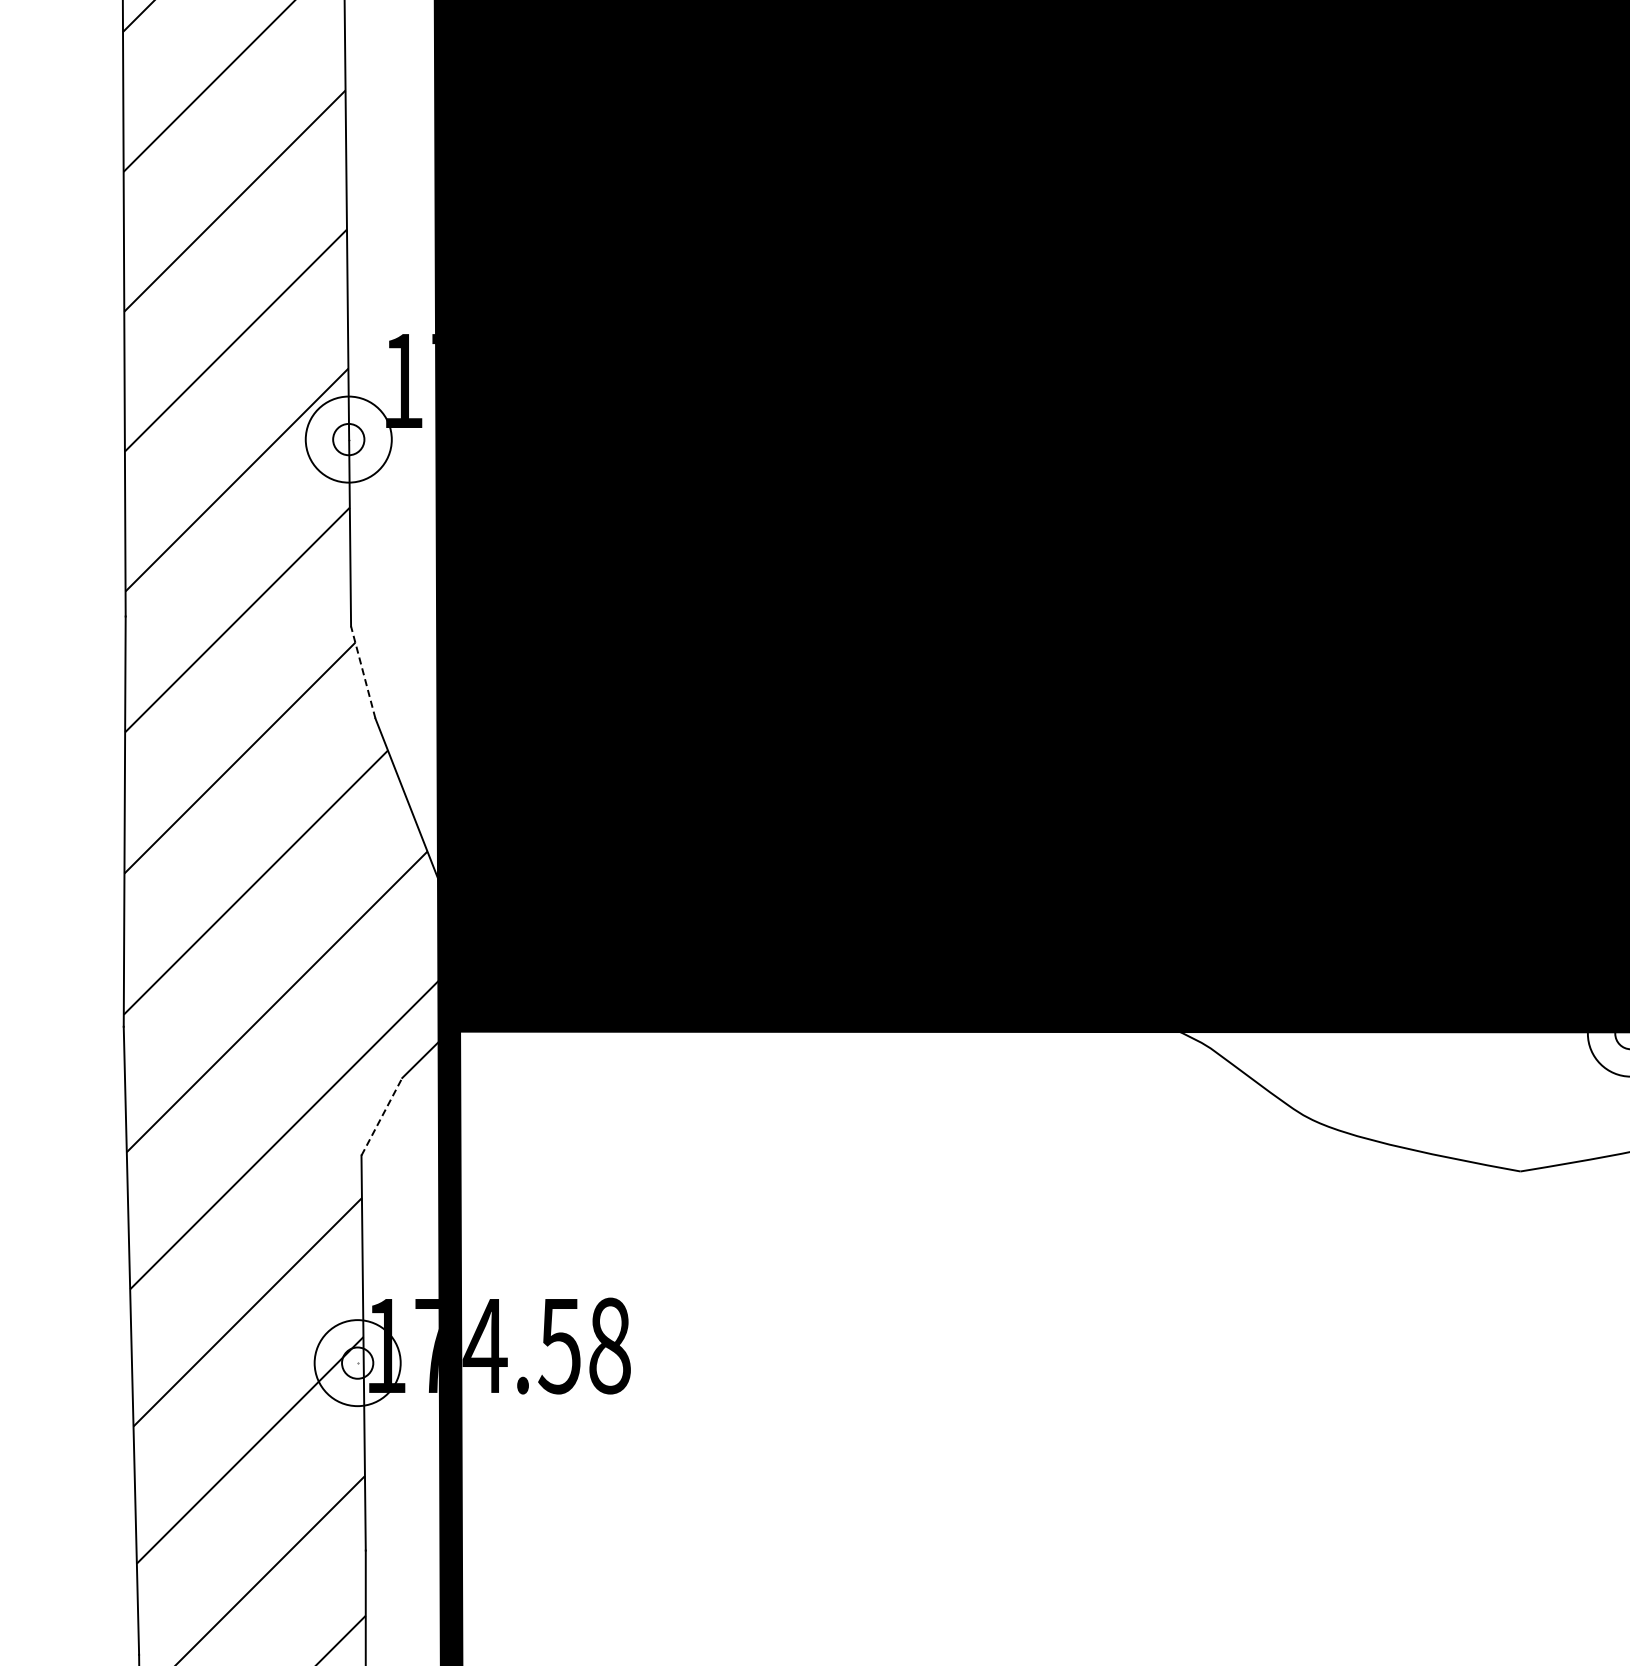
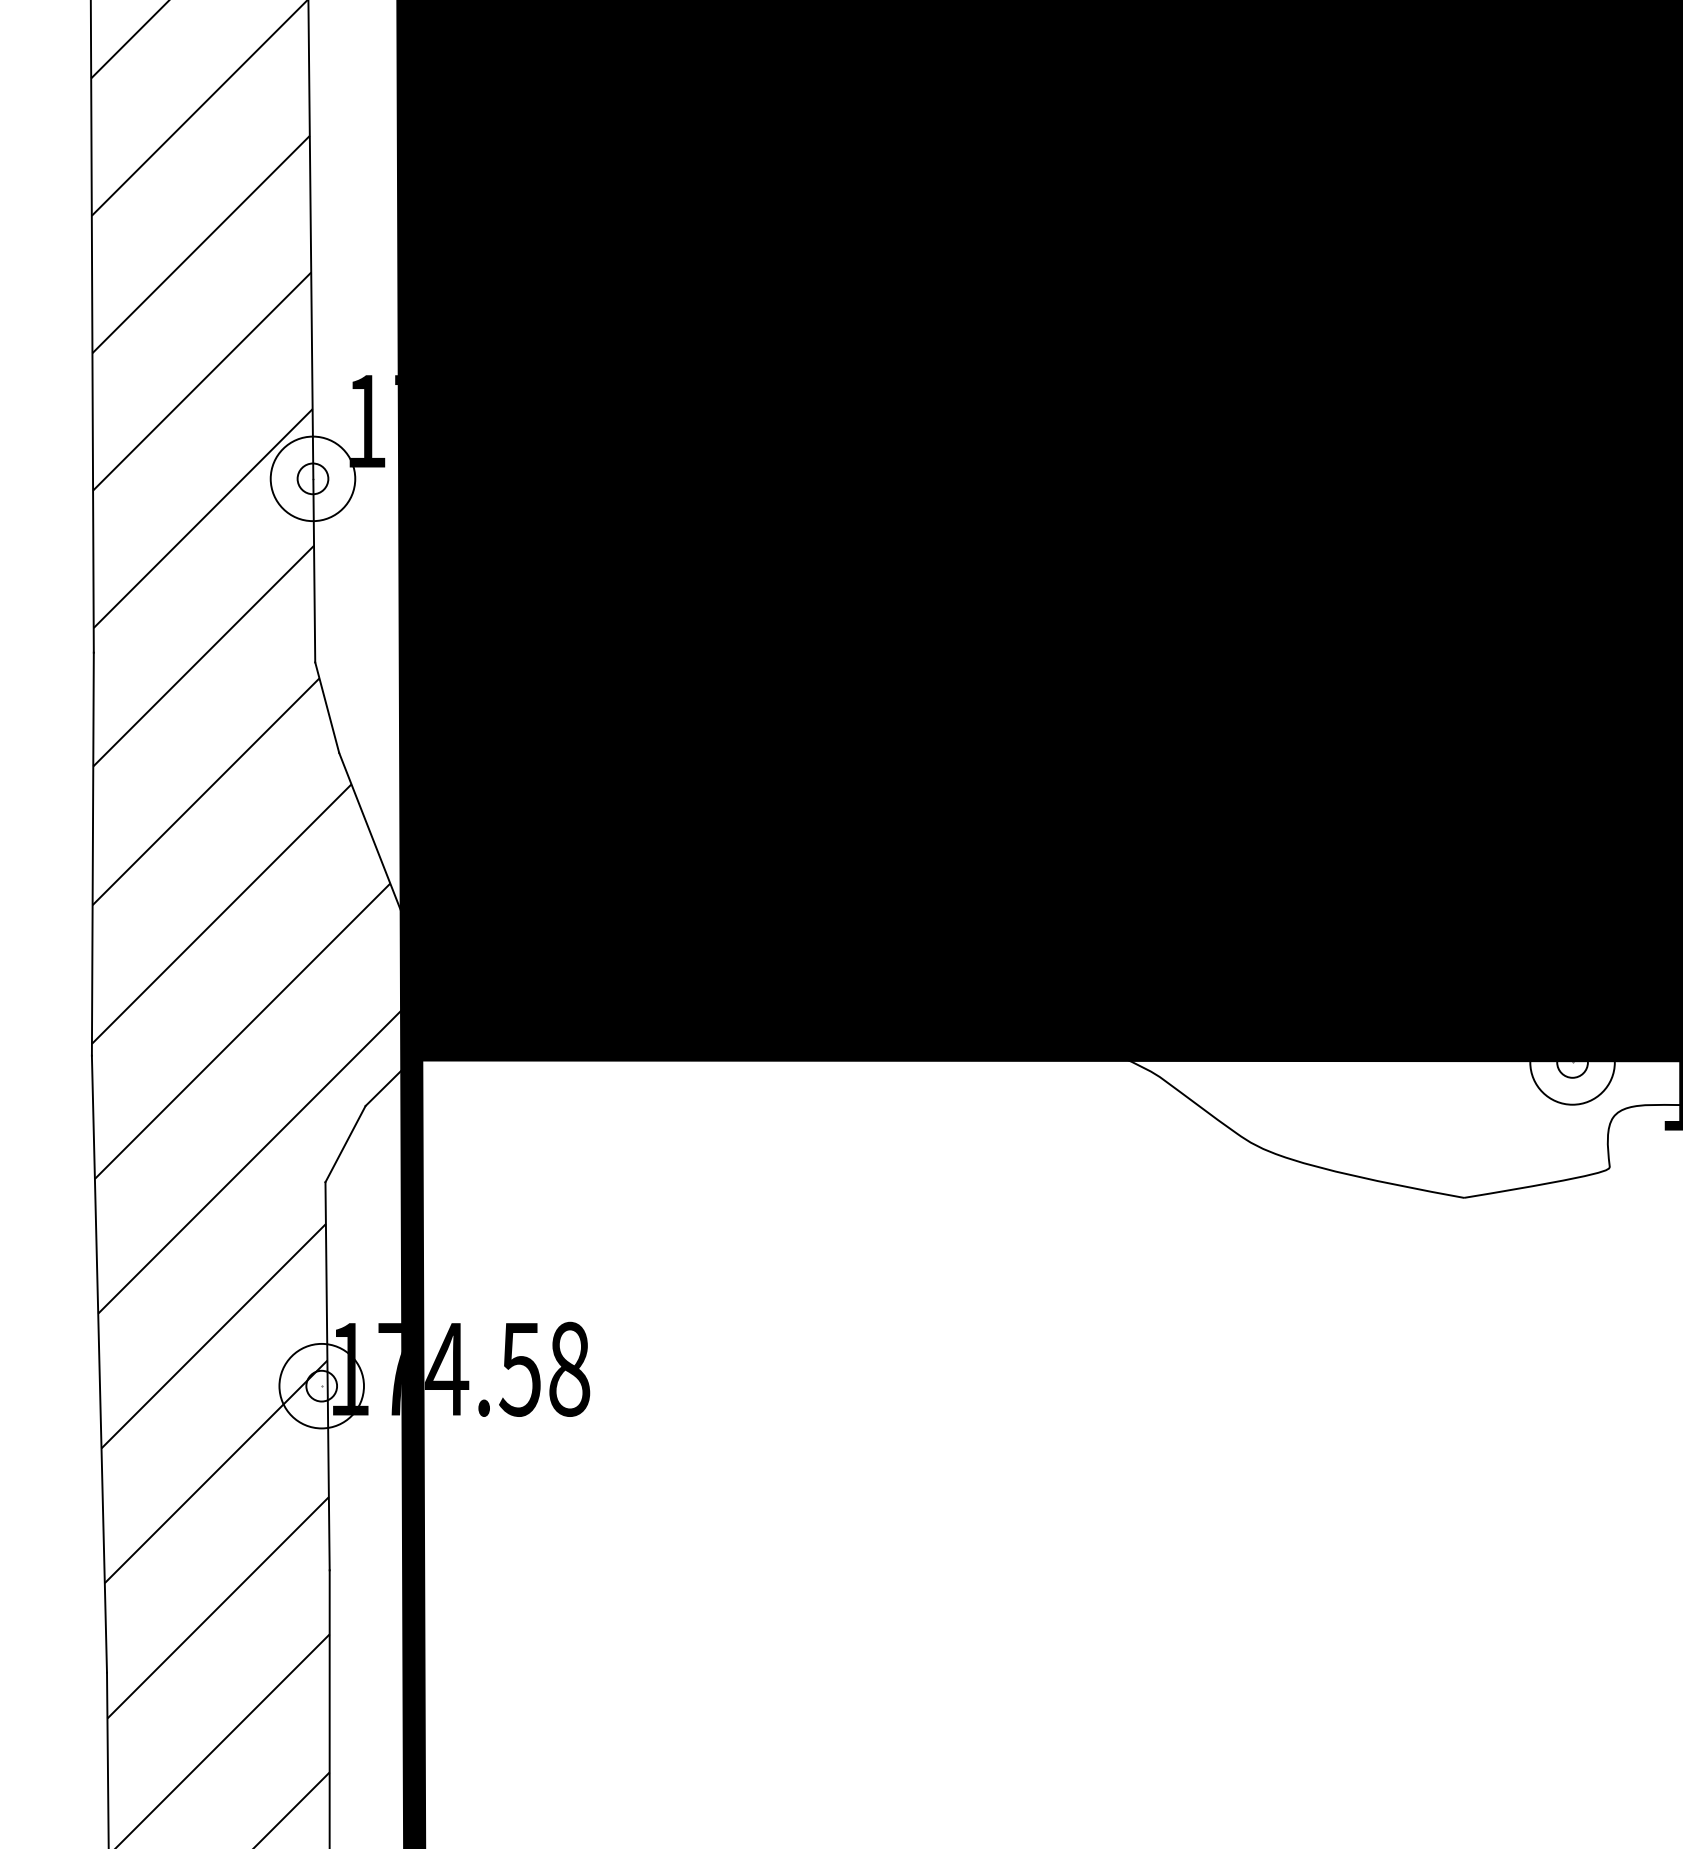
line: (363, 672) -> (327, 707), dashed -> solid
line: (381, 1116) -> (345, 1143), dashed -> solid

